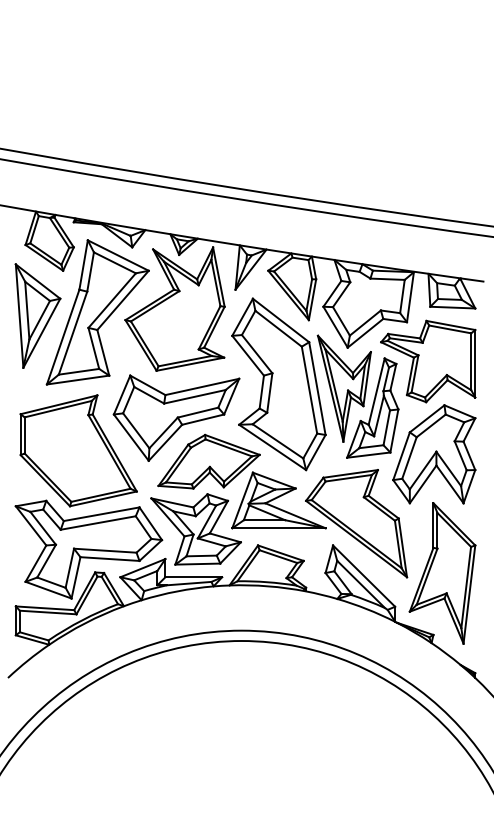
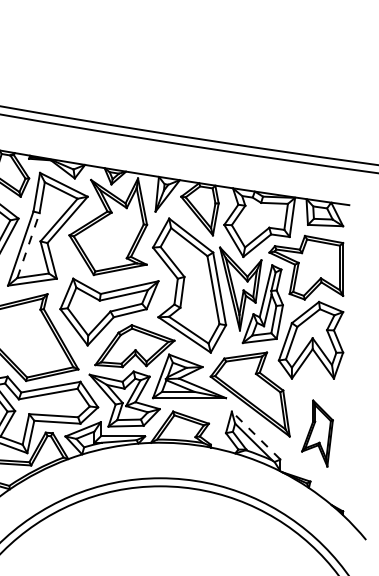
line: (73, 333) -> (28, 245), solid -> dashed
part: (442, 573) -> (317, 433), size x0.6
line: (364, 576) -> (256, 435), solid -> dashed

